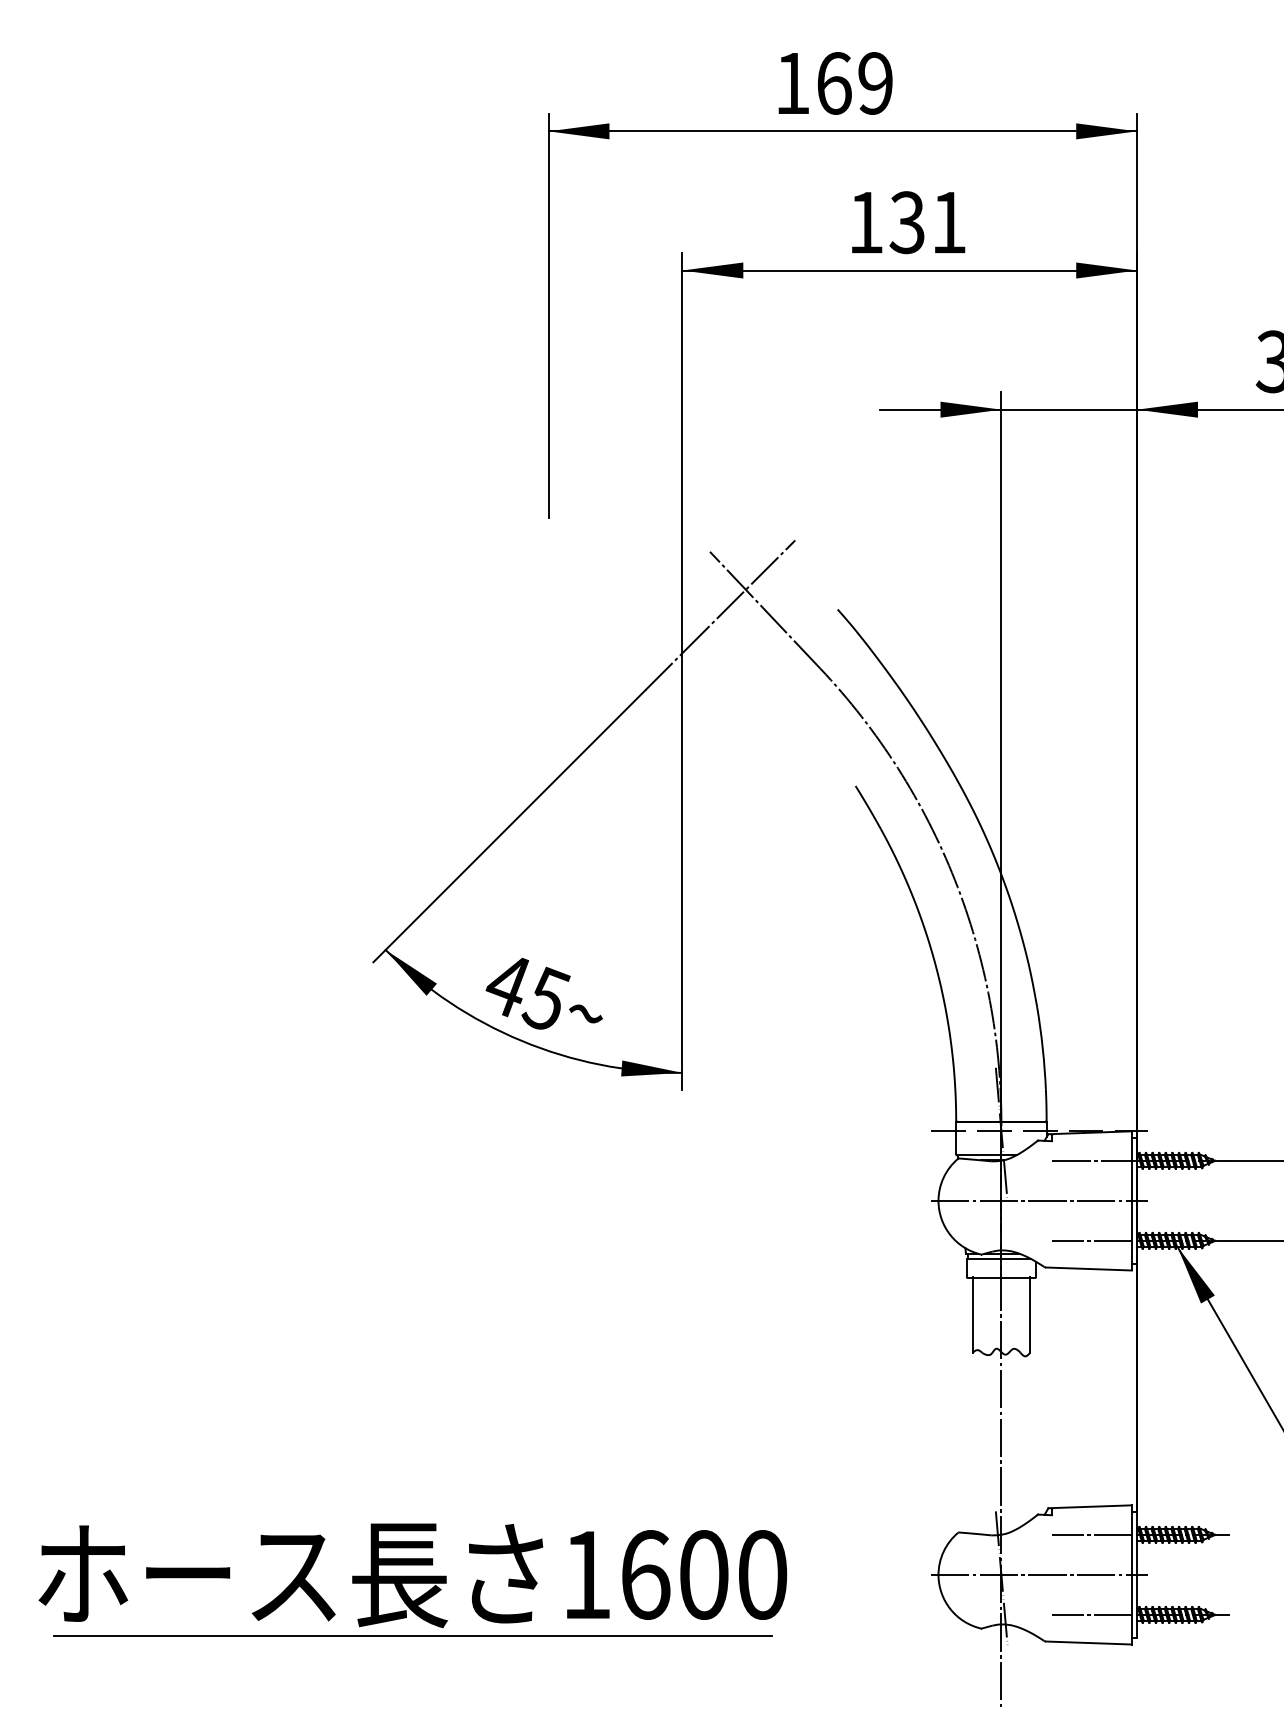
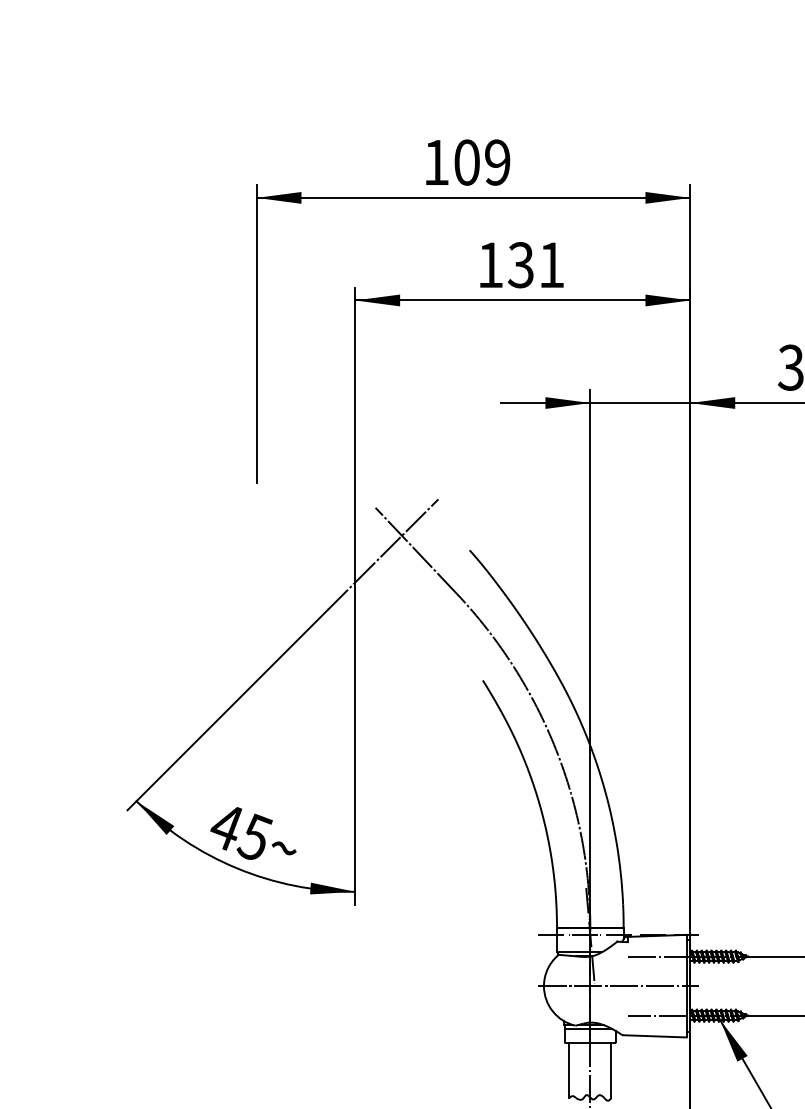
text: (834, 83) -> (467, 162), 169 -> 109

